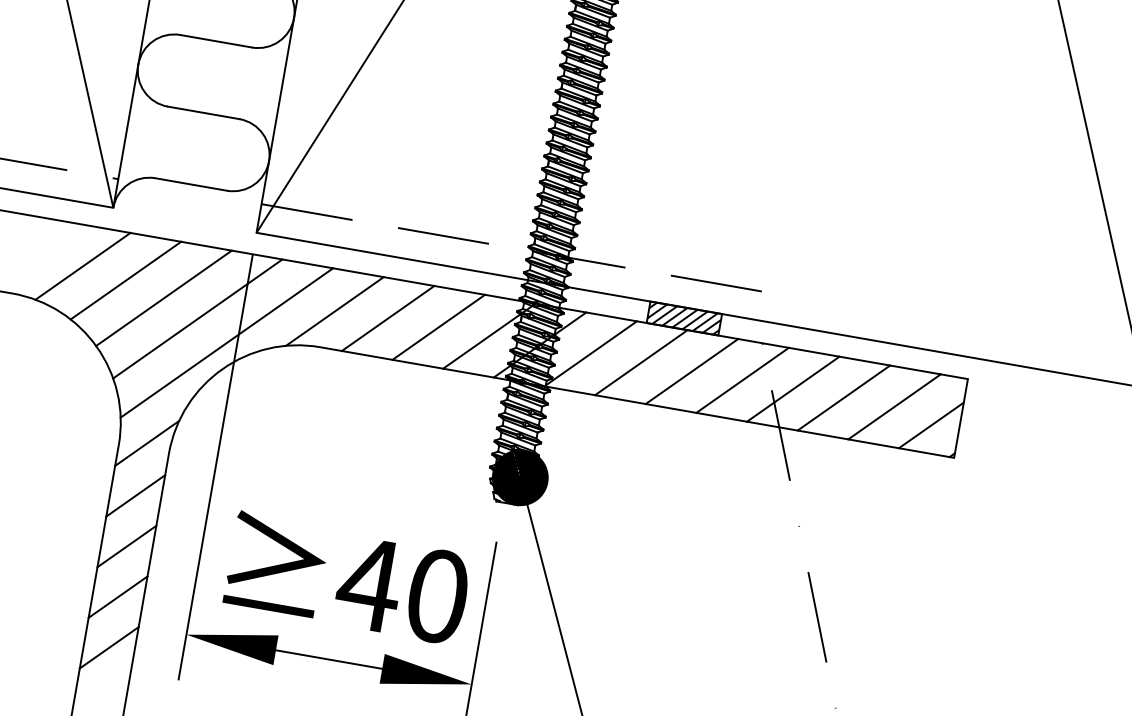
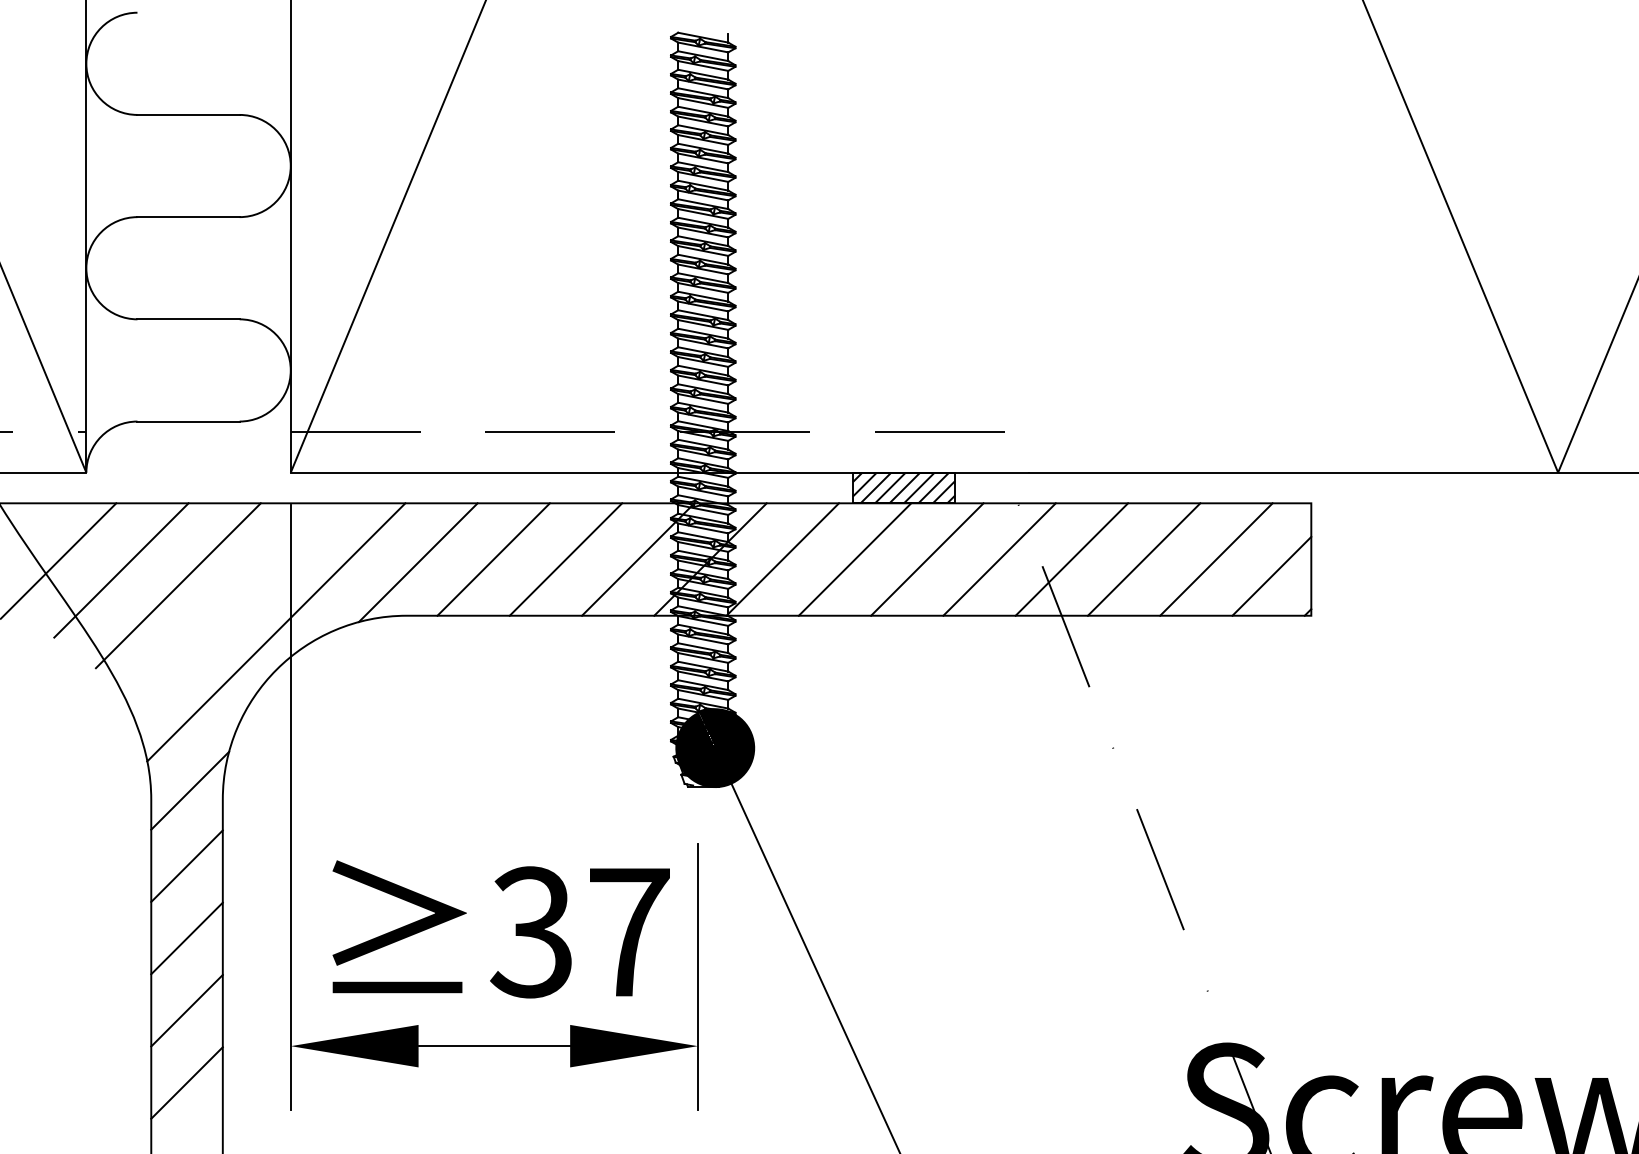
line: (197, 319) -> (230, 606), removed
text: (401, 590) -> (578, 932), 40 -> 37

